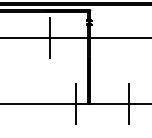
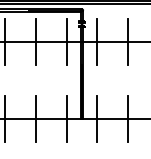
line: (23, 37) -> (4, 41), added
line: (76, 37) -> (66, 41), added
line: (102, 37) -> (97, 41), added
line: (128, 37) -> (127, 41), added
line: (23, 103) -> (4, 118), added
line: (49, 103) -> (35, 118), added
line: (102, 103) -> (97, 118), added

